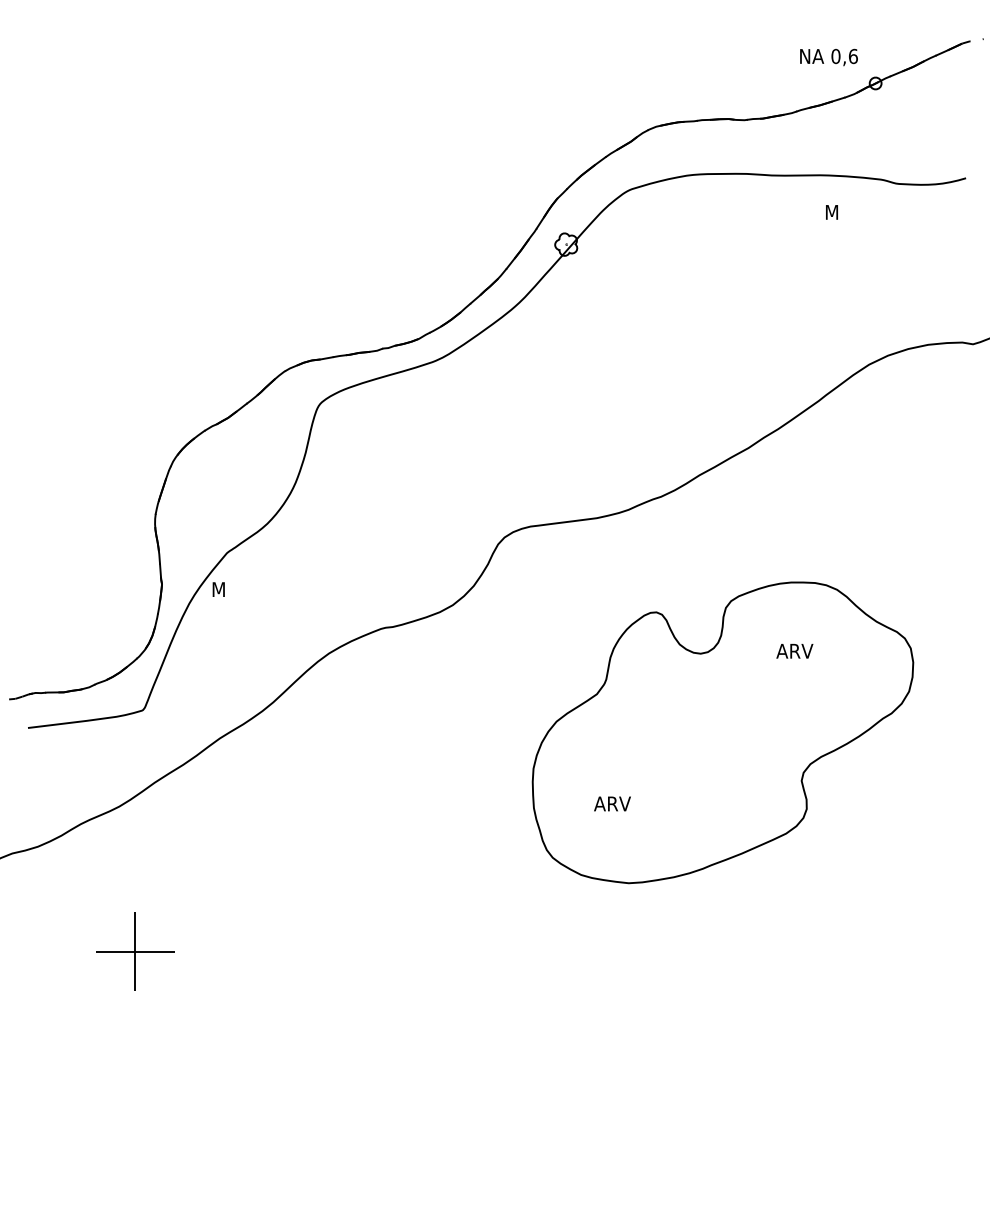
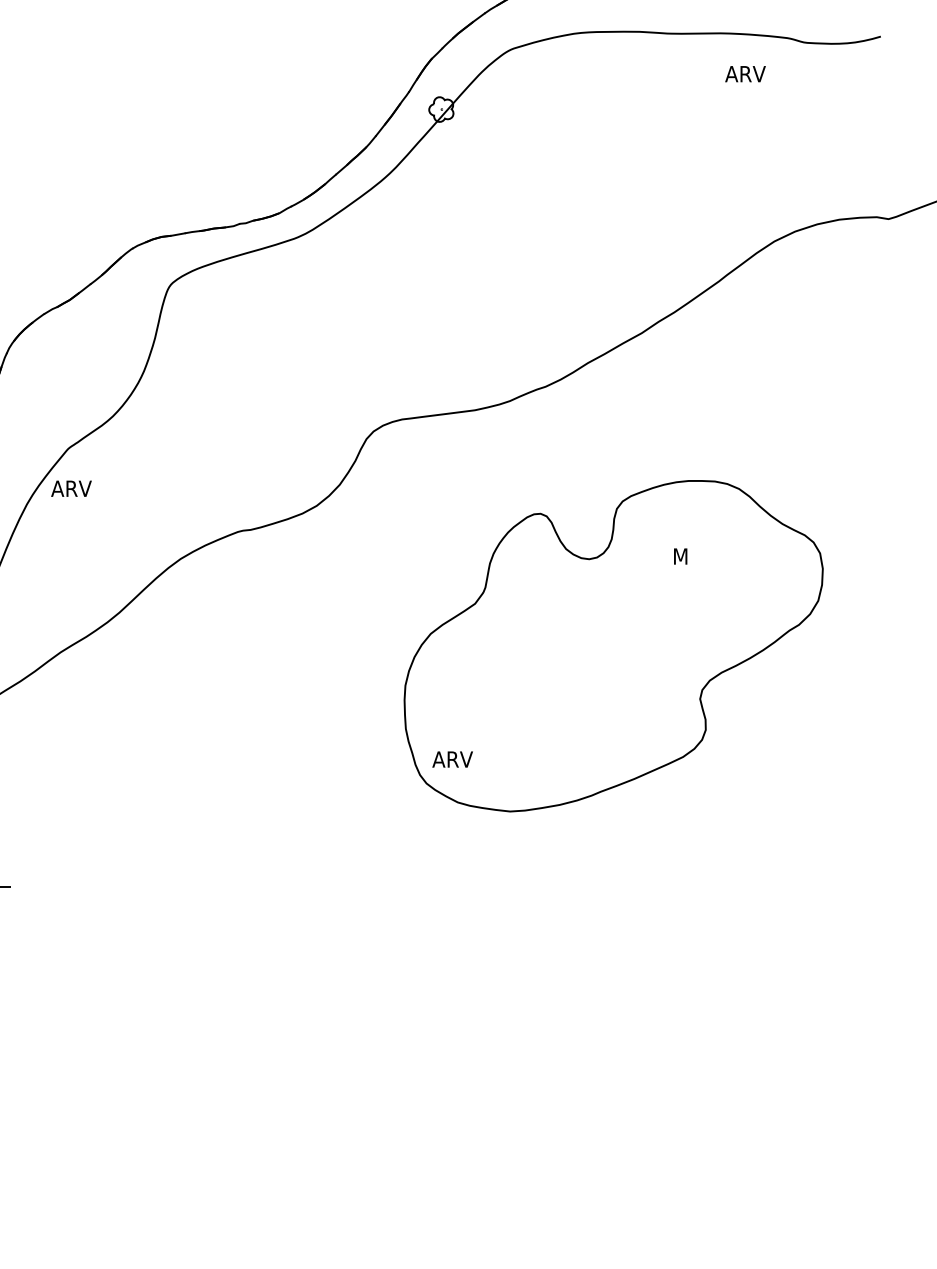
text: (842, 212) -> (745, 74), M -> ARV
text: (229, 589) -> (71, 488), M -> ARV
text: (794, 650) -> (692, 555), ARV -> M
text: (612, 803) -> (452, 759), moved

